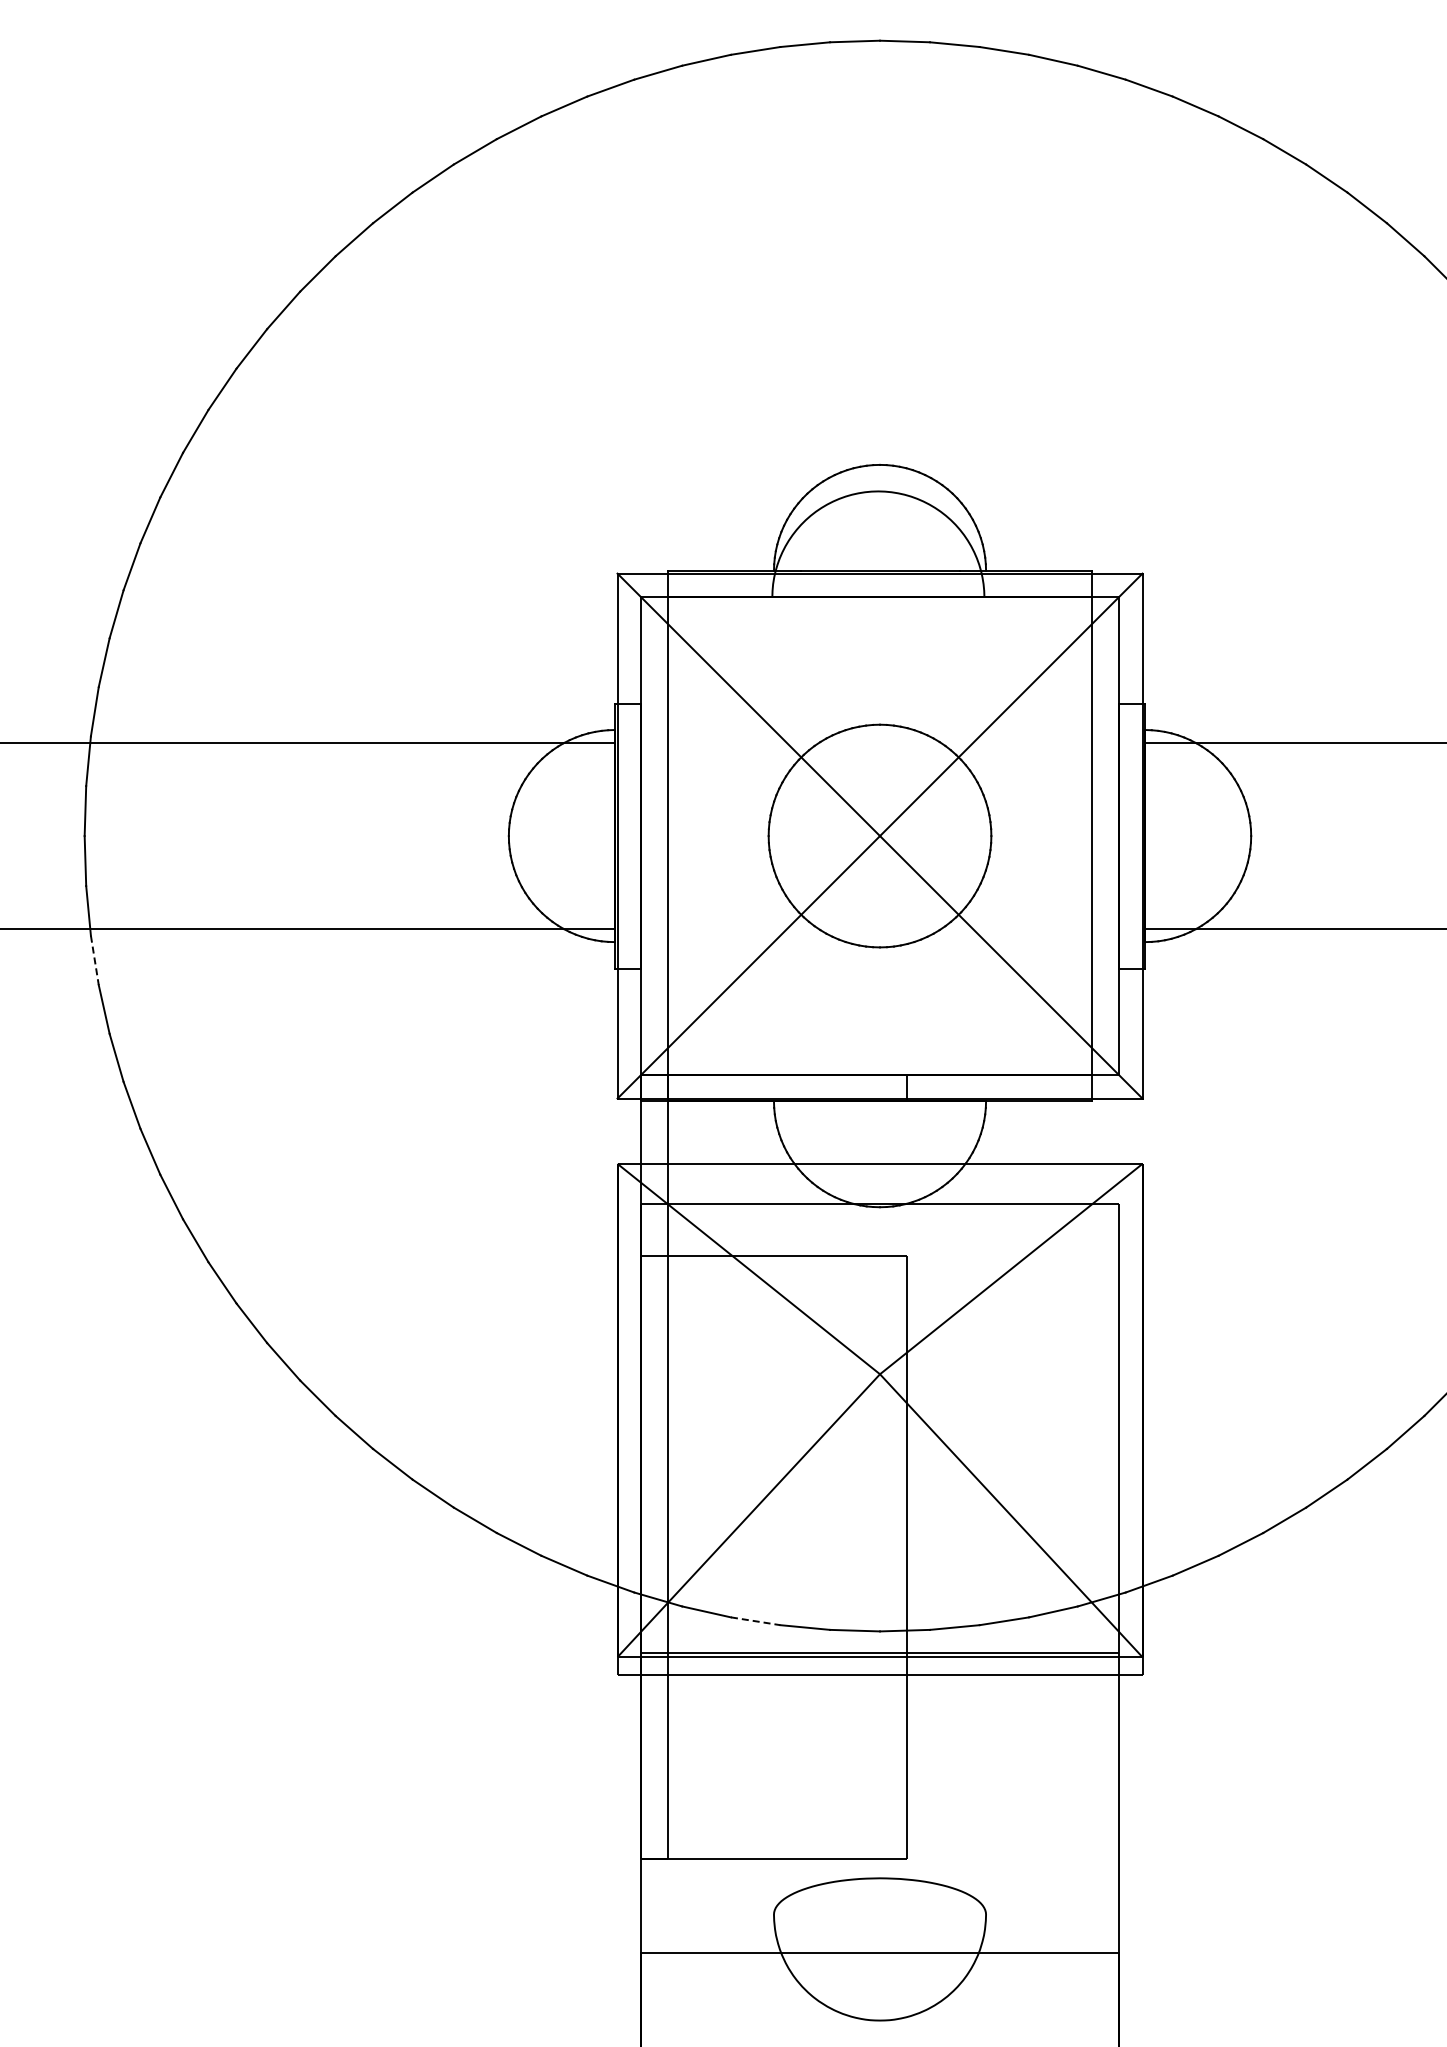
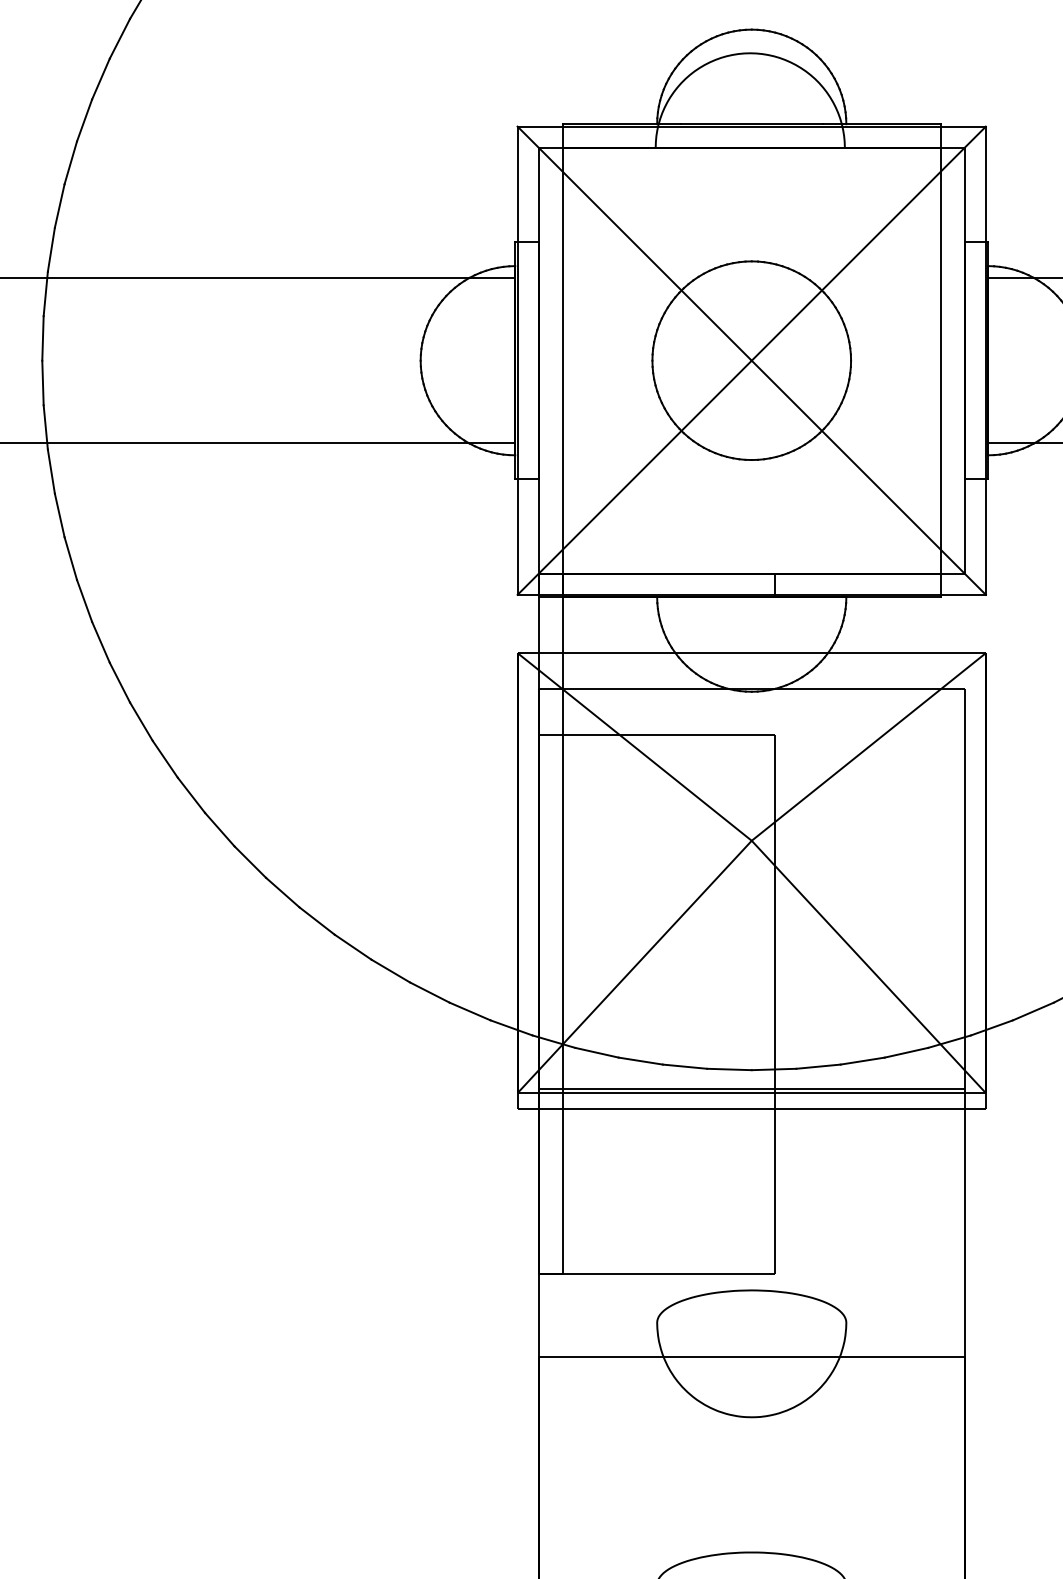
line: (94, 960) -> (51, 471), dashed -> solid
line: (755, 1621) -> (640, 1061), dashed -> solid

